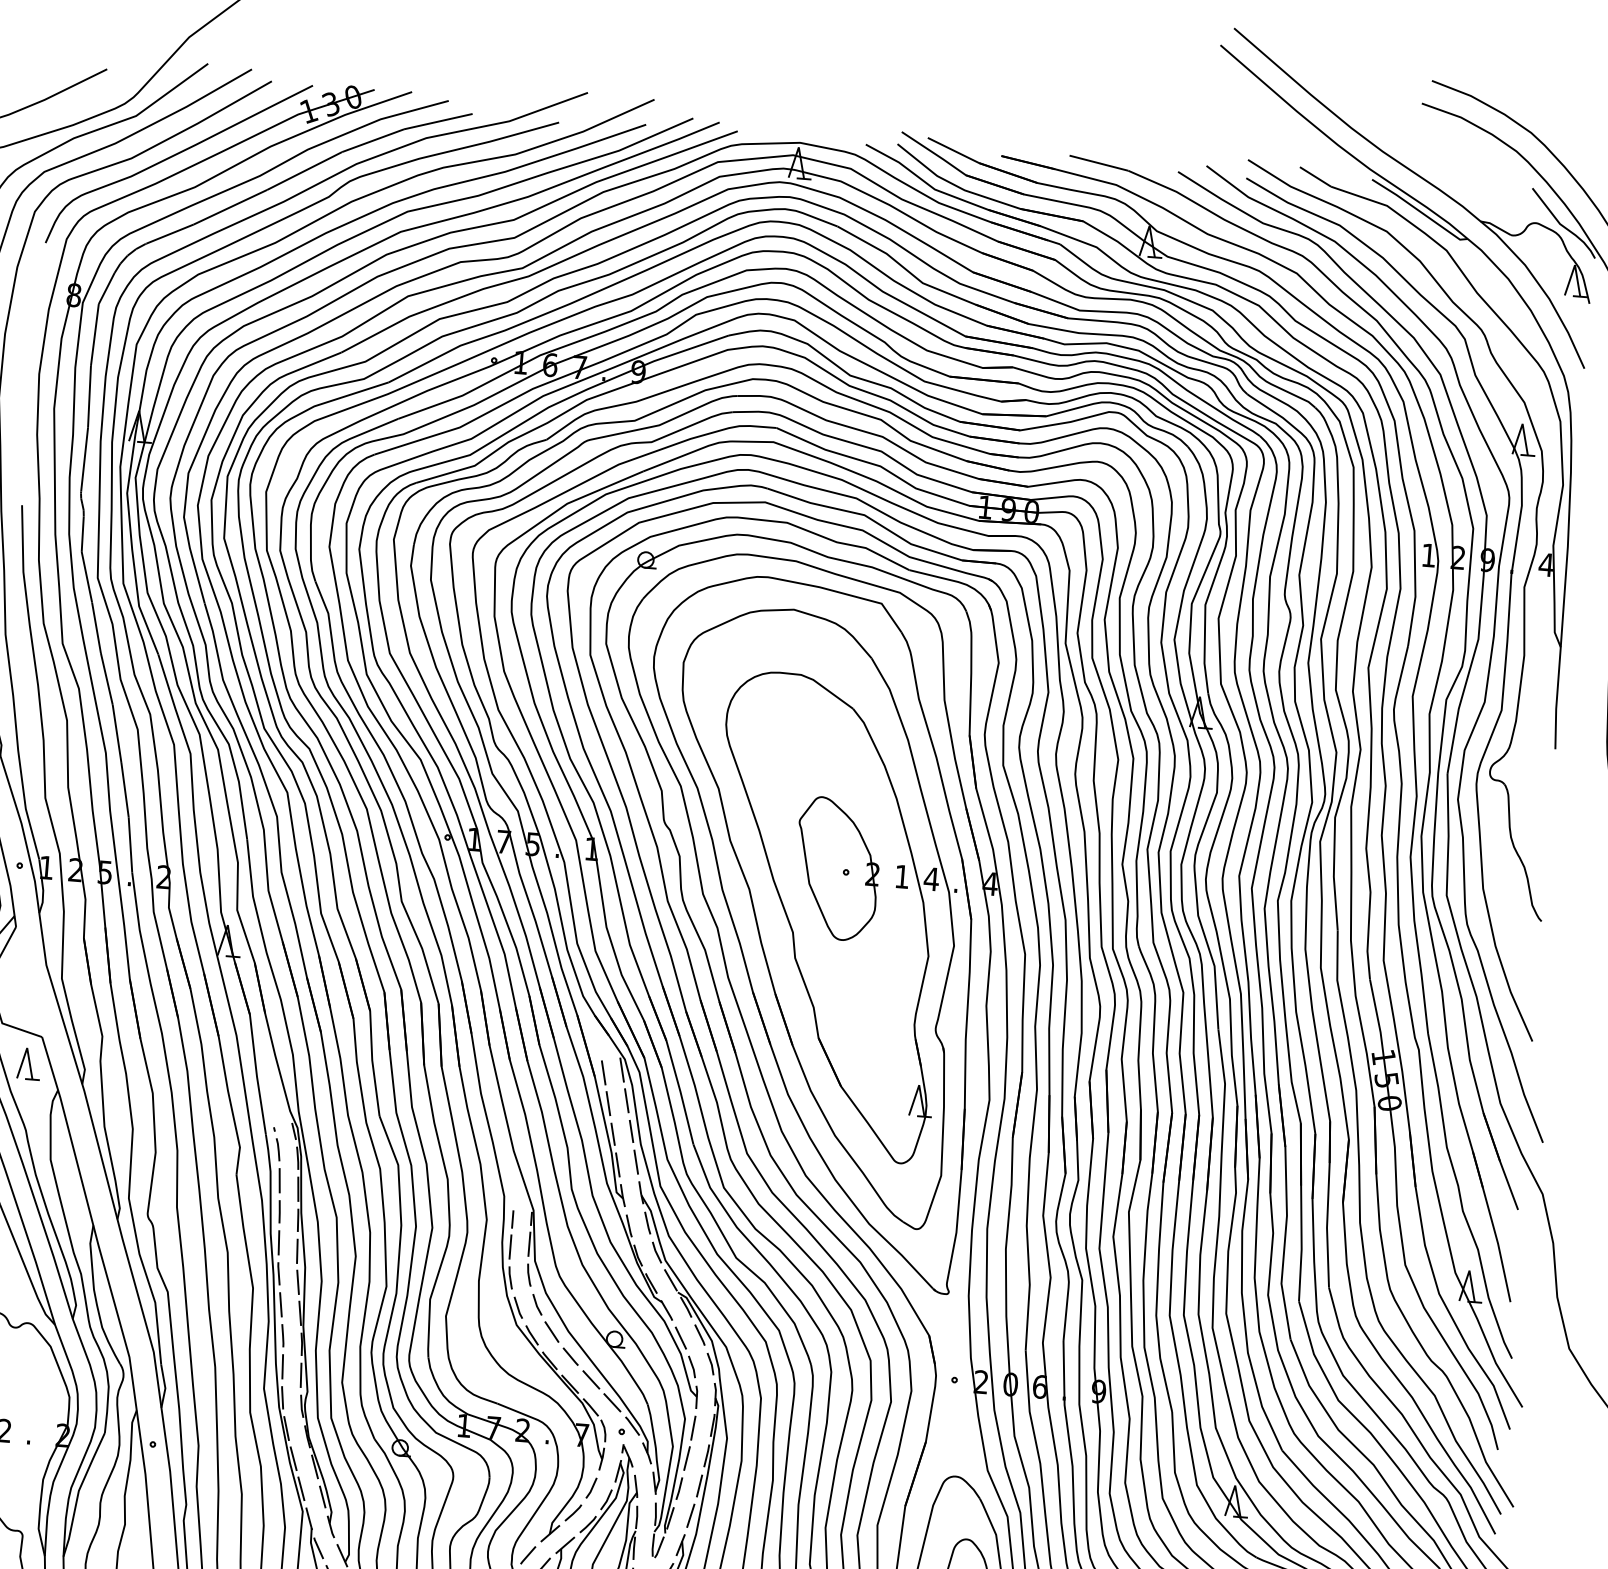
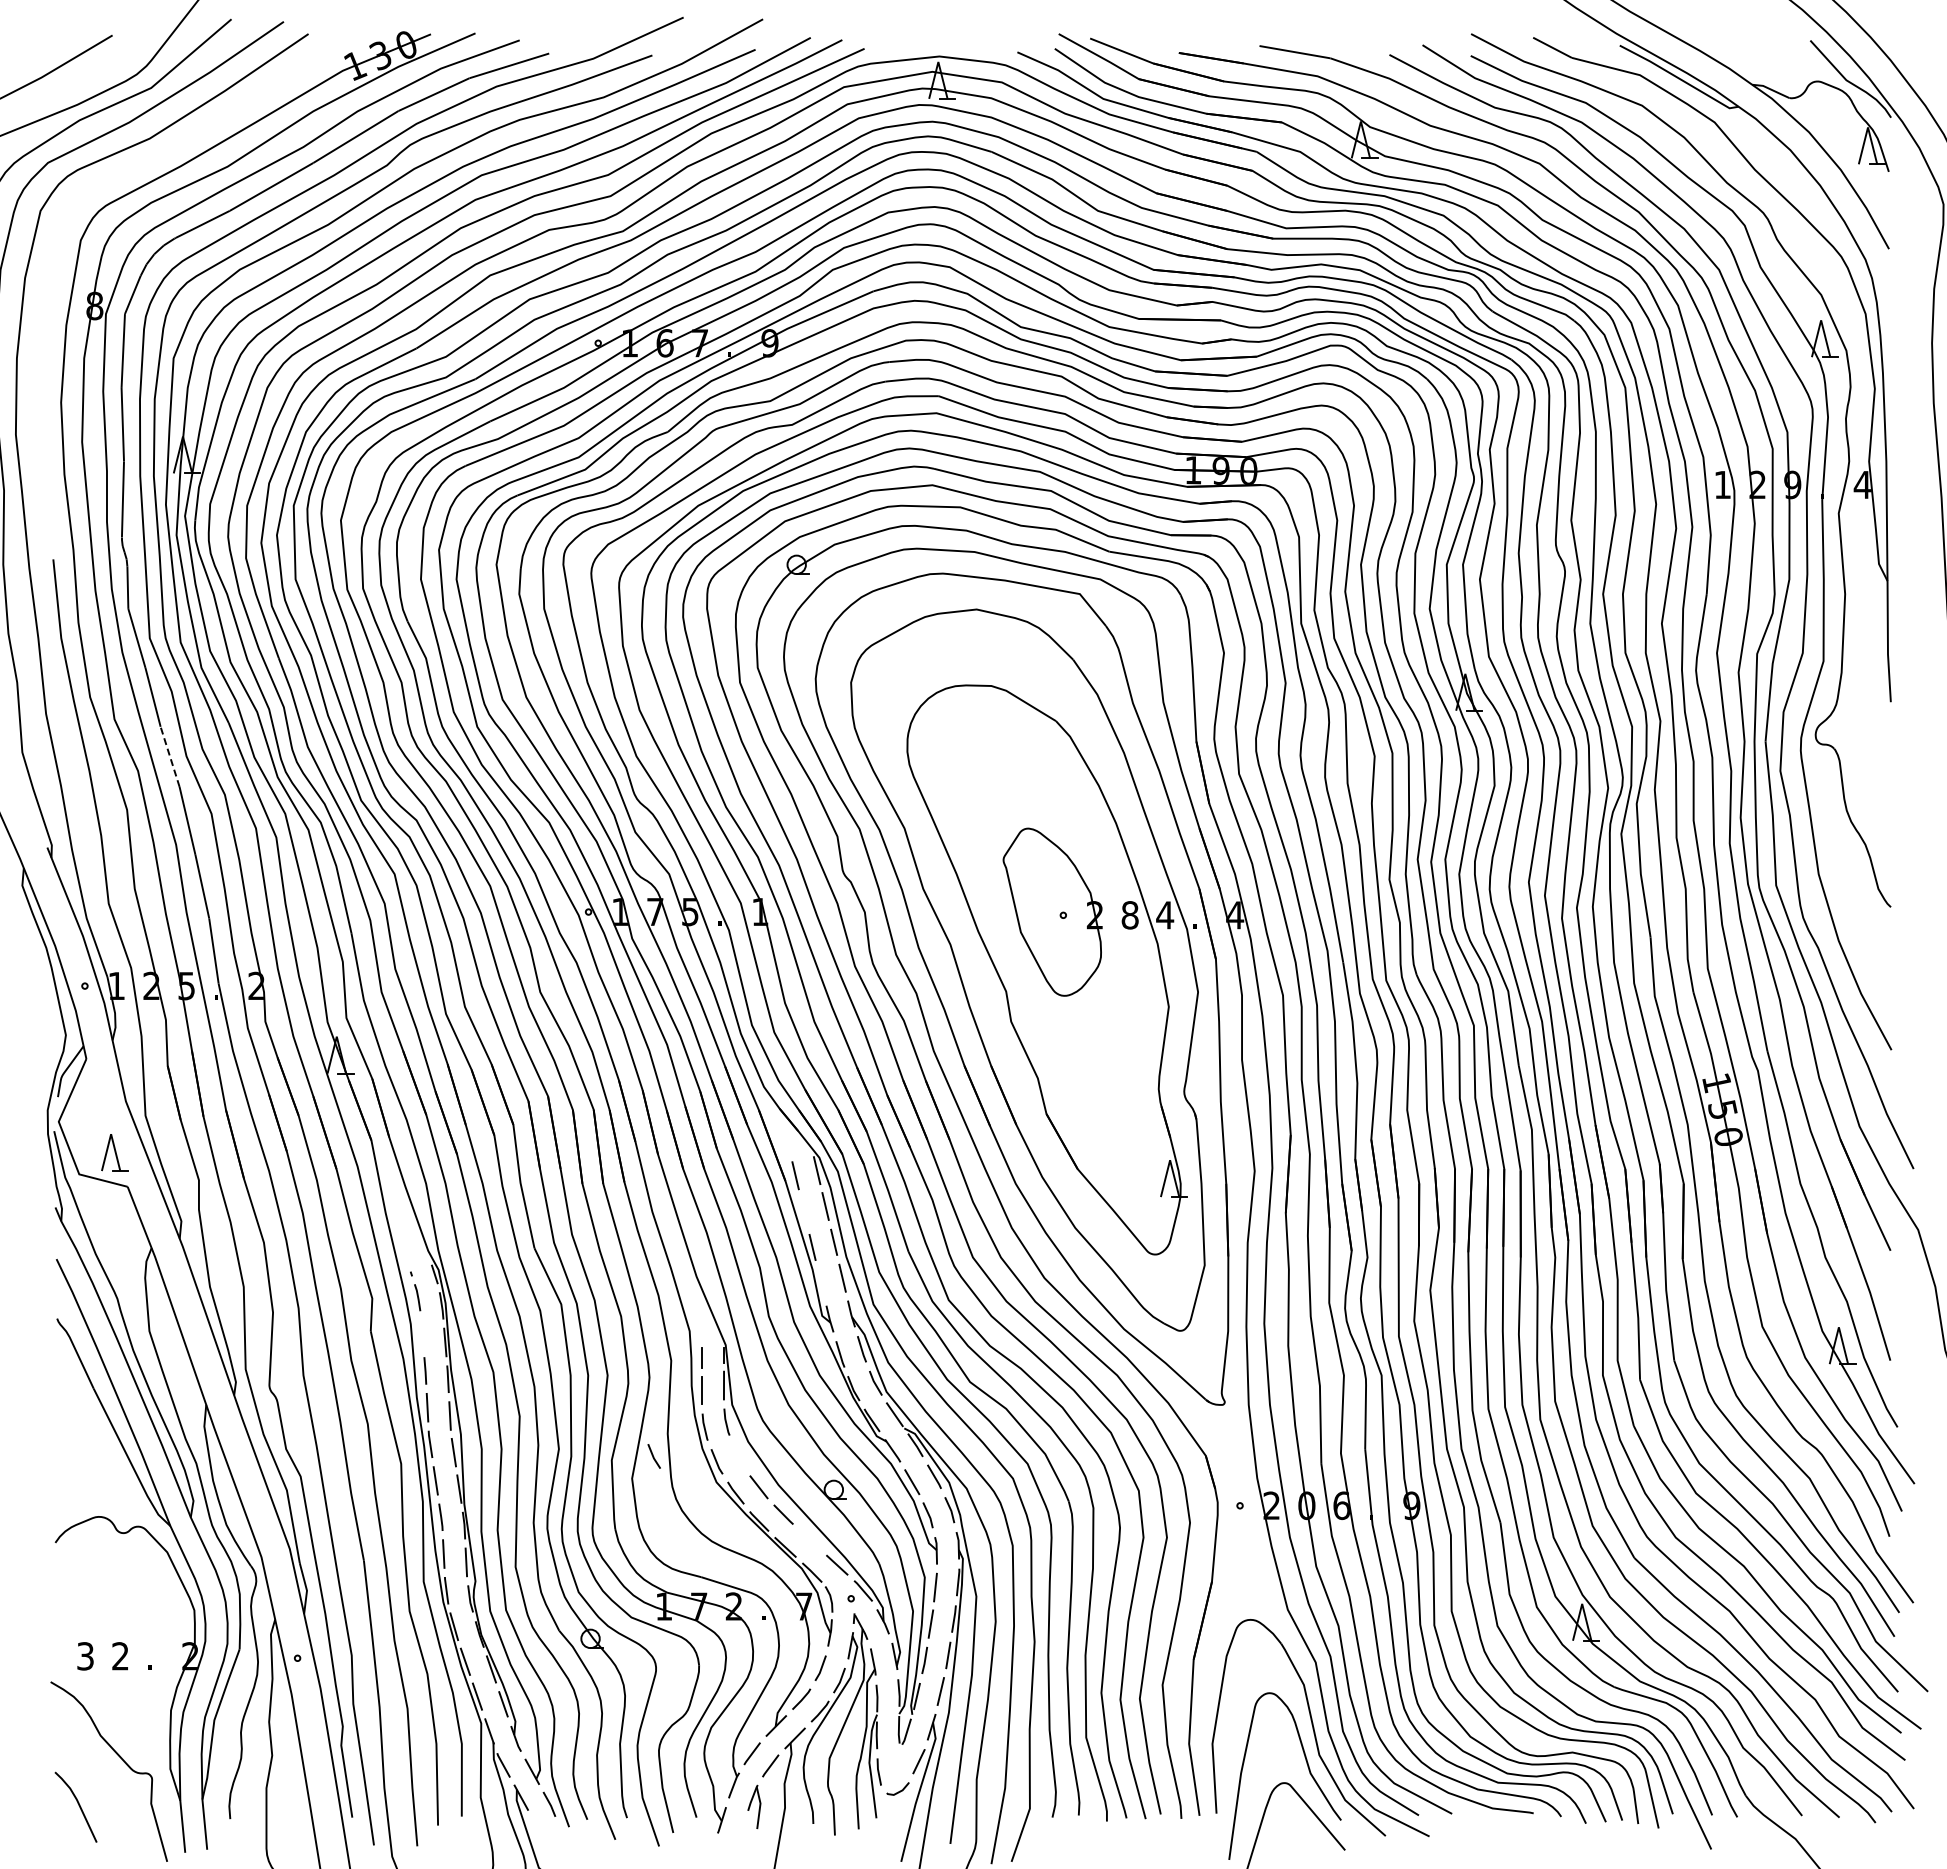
curve: (175, 155) -> (201, 131), removed
line: (106, 678) -> (169, 756), solid -> dashed
text: (901, 876) -> (1129, 915), 1 -> 8
part: (28, 1063) -> (114, 1152), moved
line: (607, 1103) -> (803, 1211), removed
line: (617, 1164) -> (820, 1282), removed
line: (279, 1180) -> (422, 1333), removed
line: (536, 1304) -> (653, 1456), moved
line: (591, 1379) -> (810, 1539), removed

